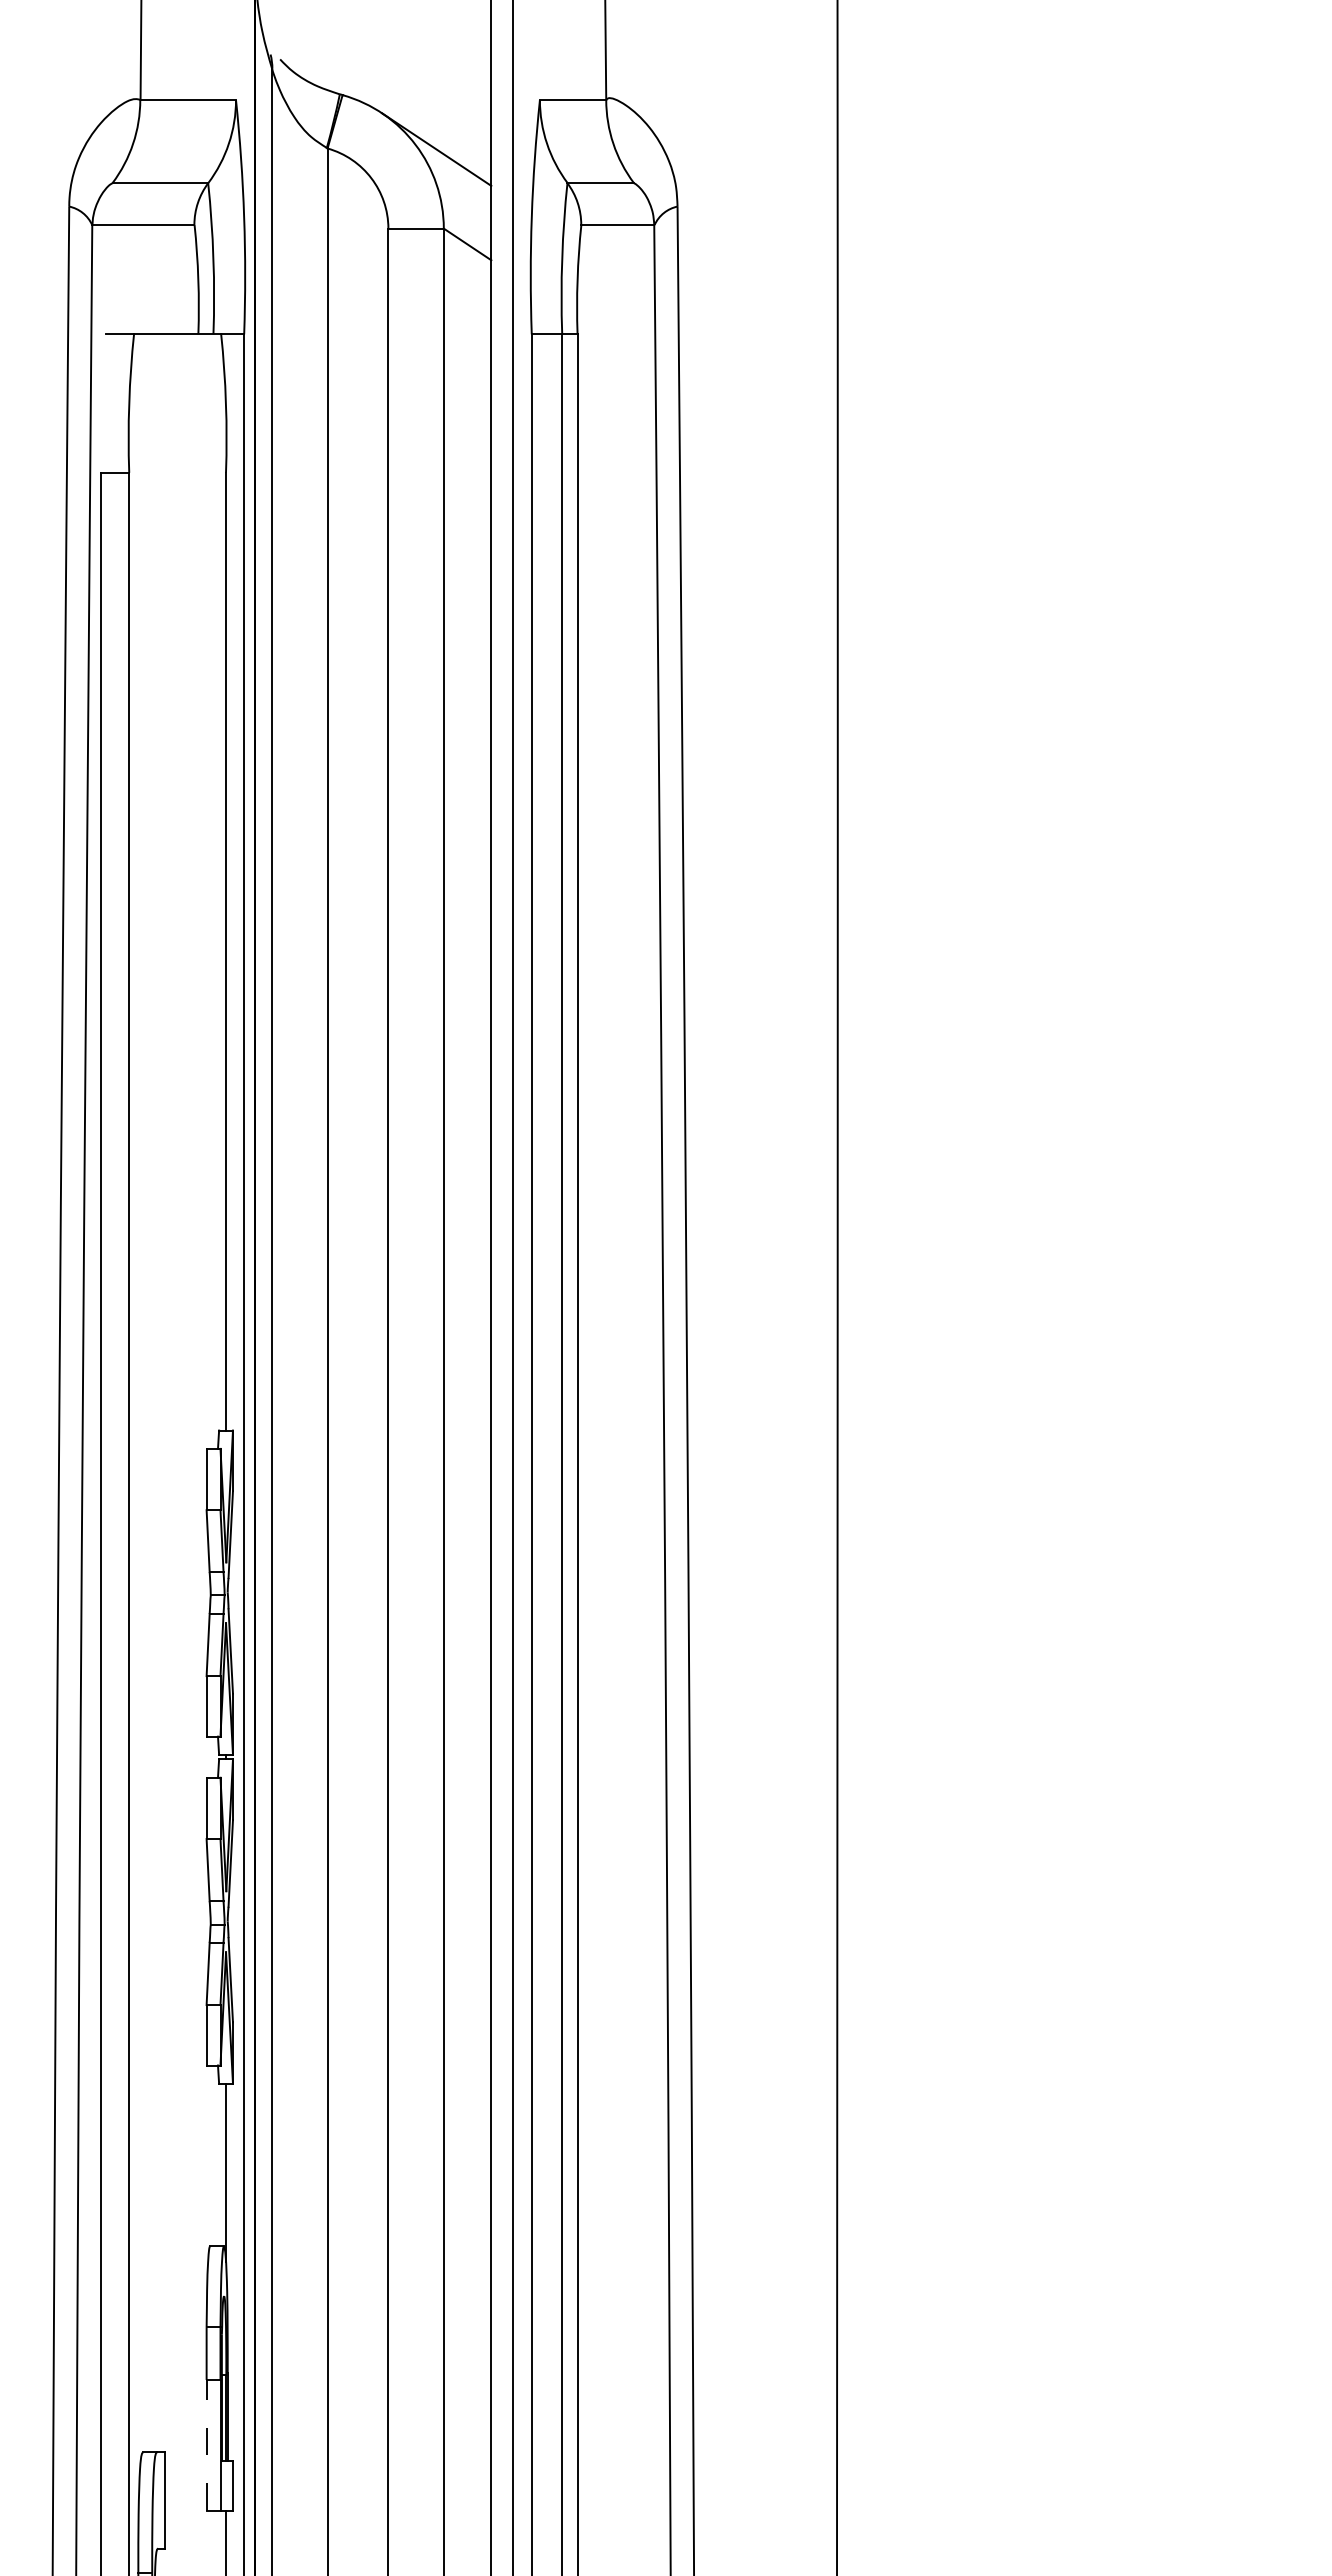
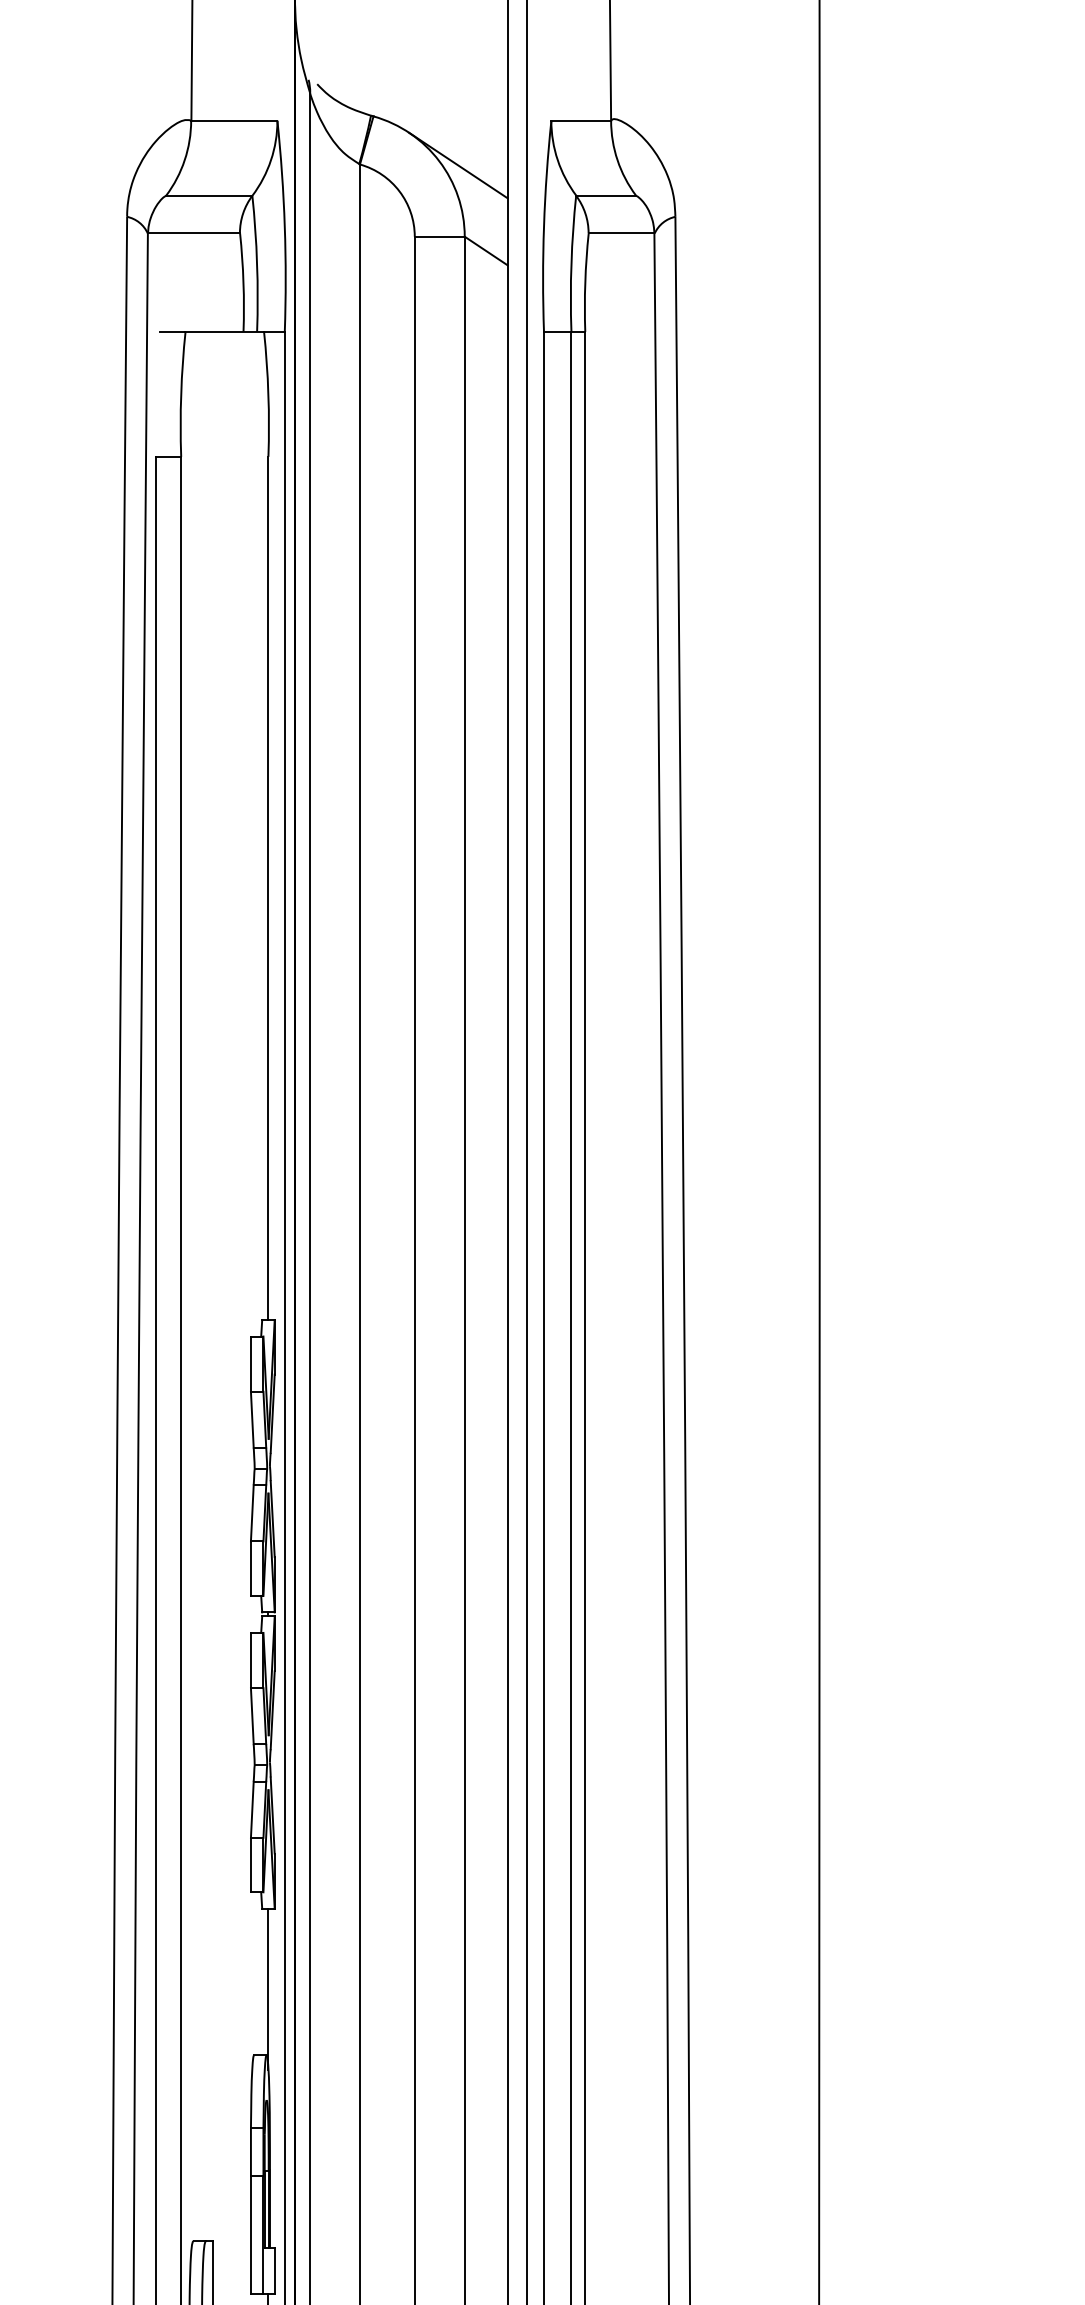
line: (206, 2444) -> (250, 2233), dashed -> solid

